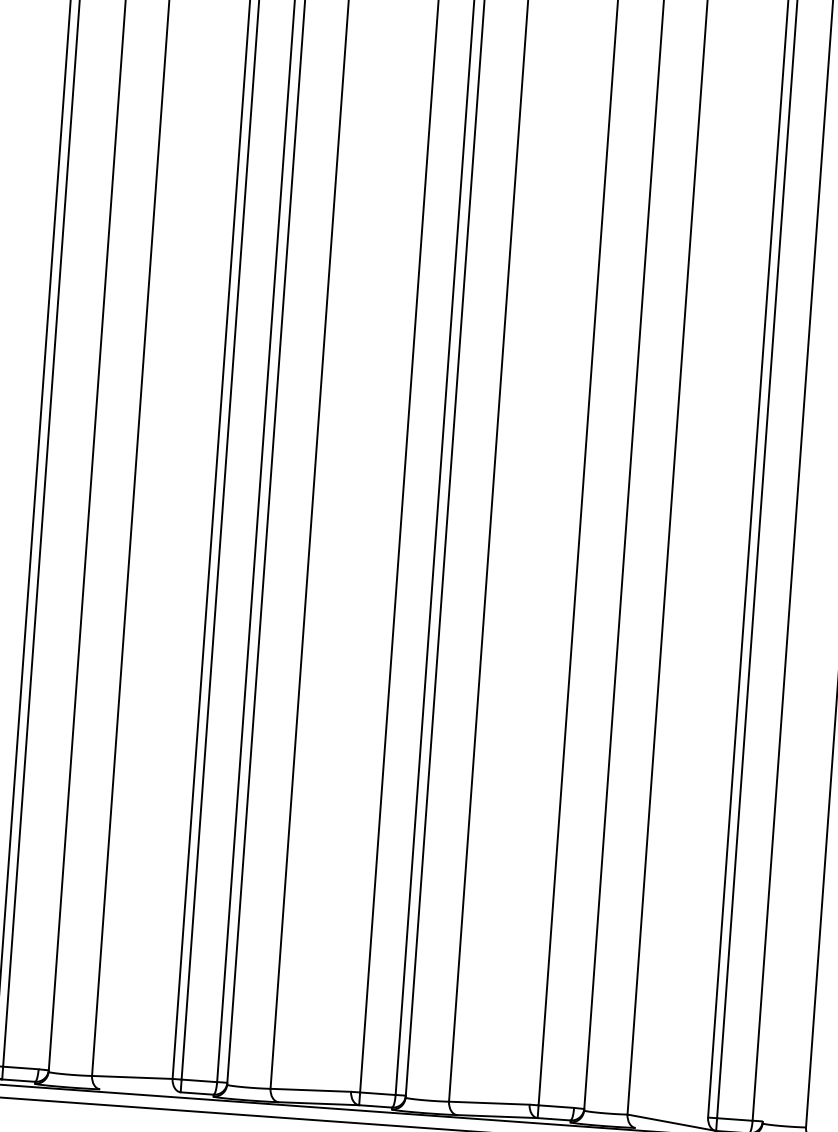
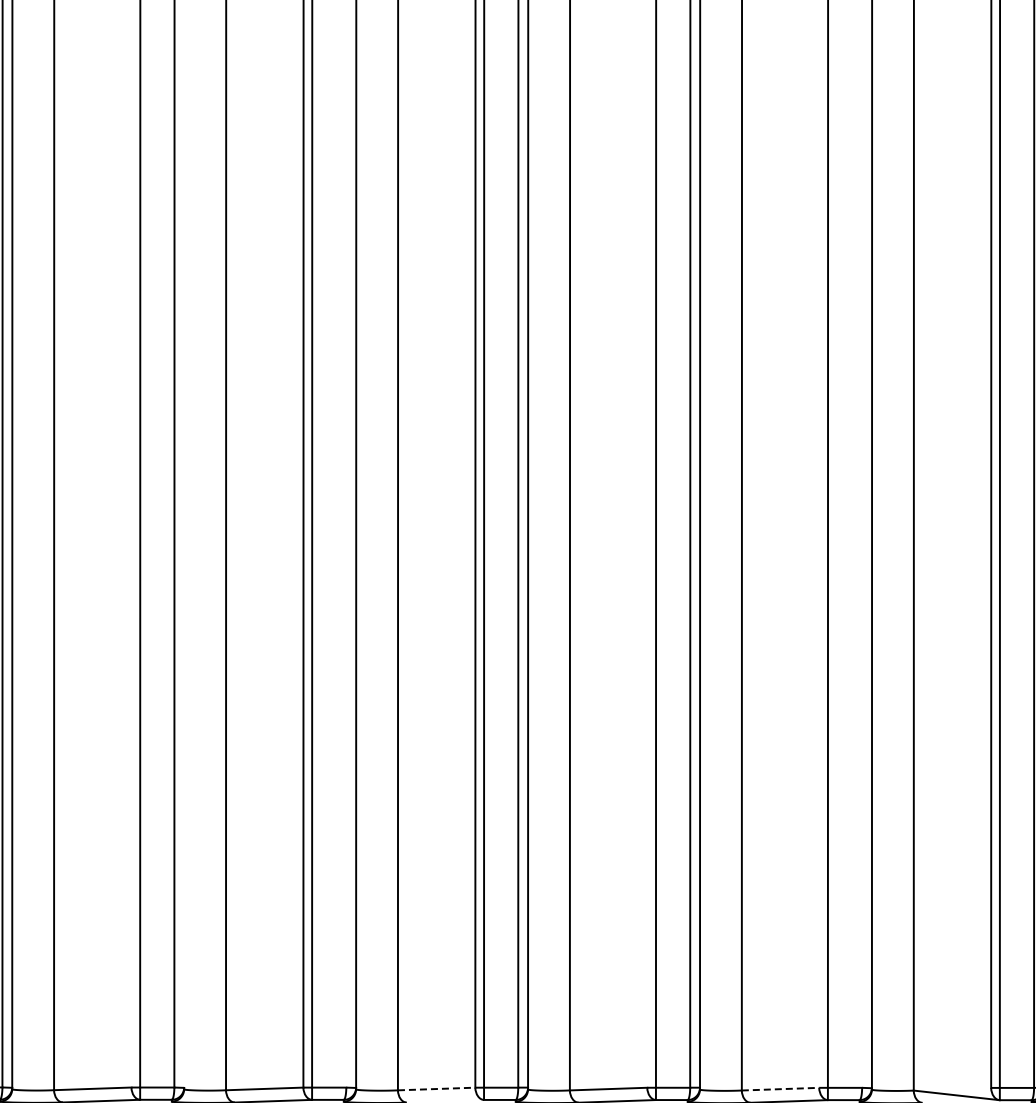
line: (132, 1077) -> (436, 1089), solid -> dashed
line: (489, 1103) -> (780, 1089), solid -> dashed

